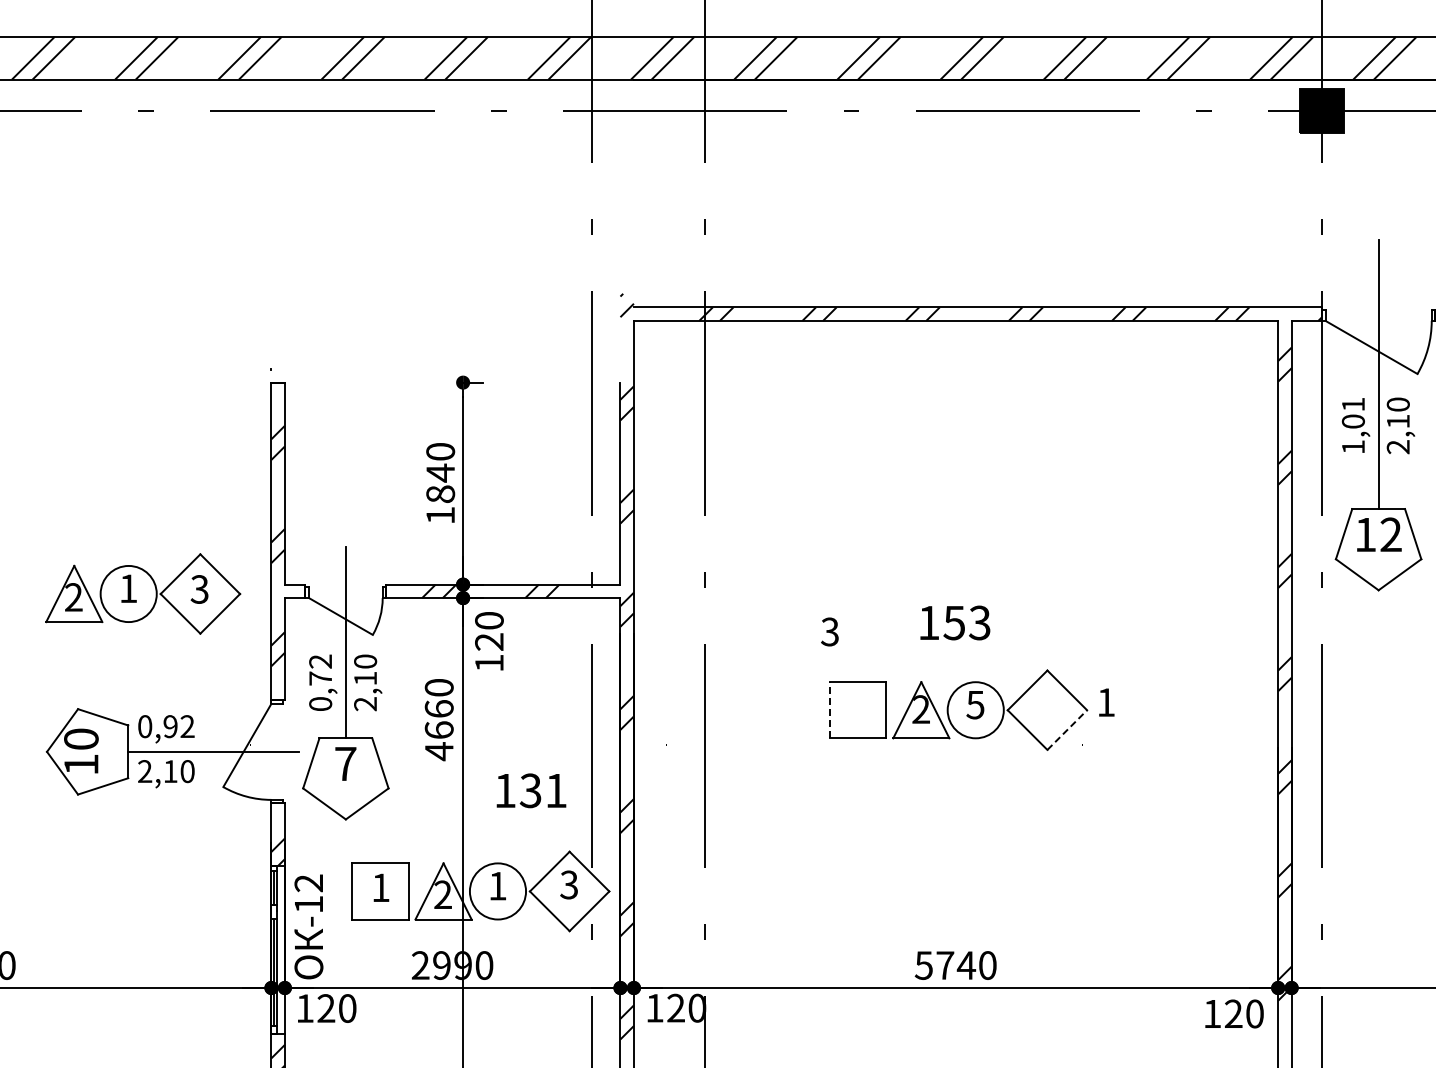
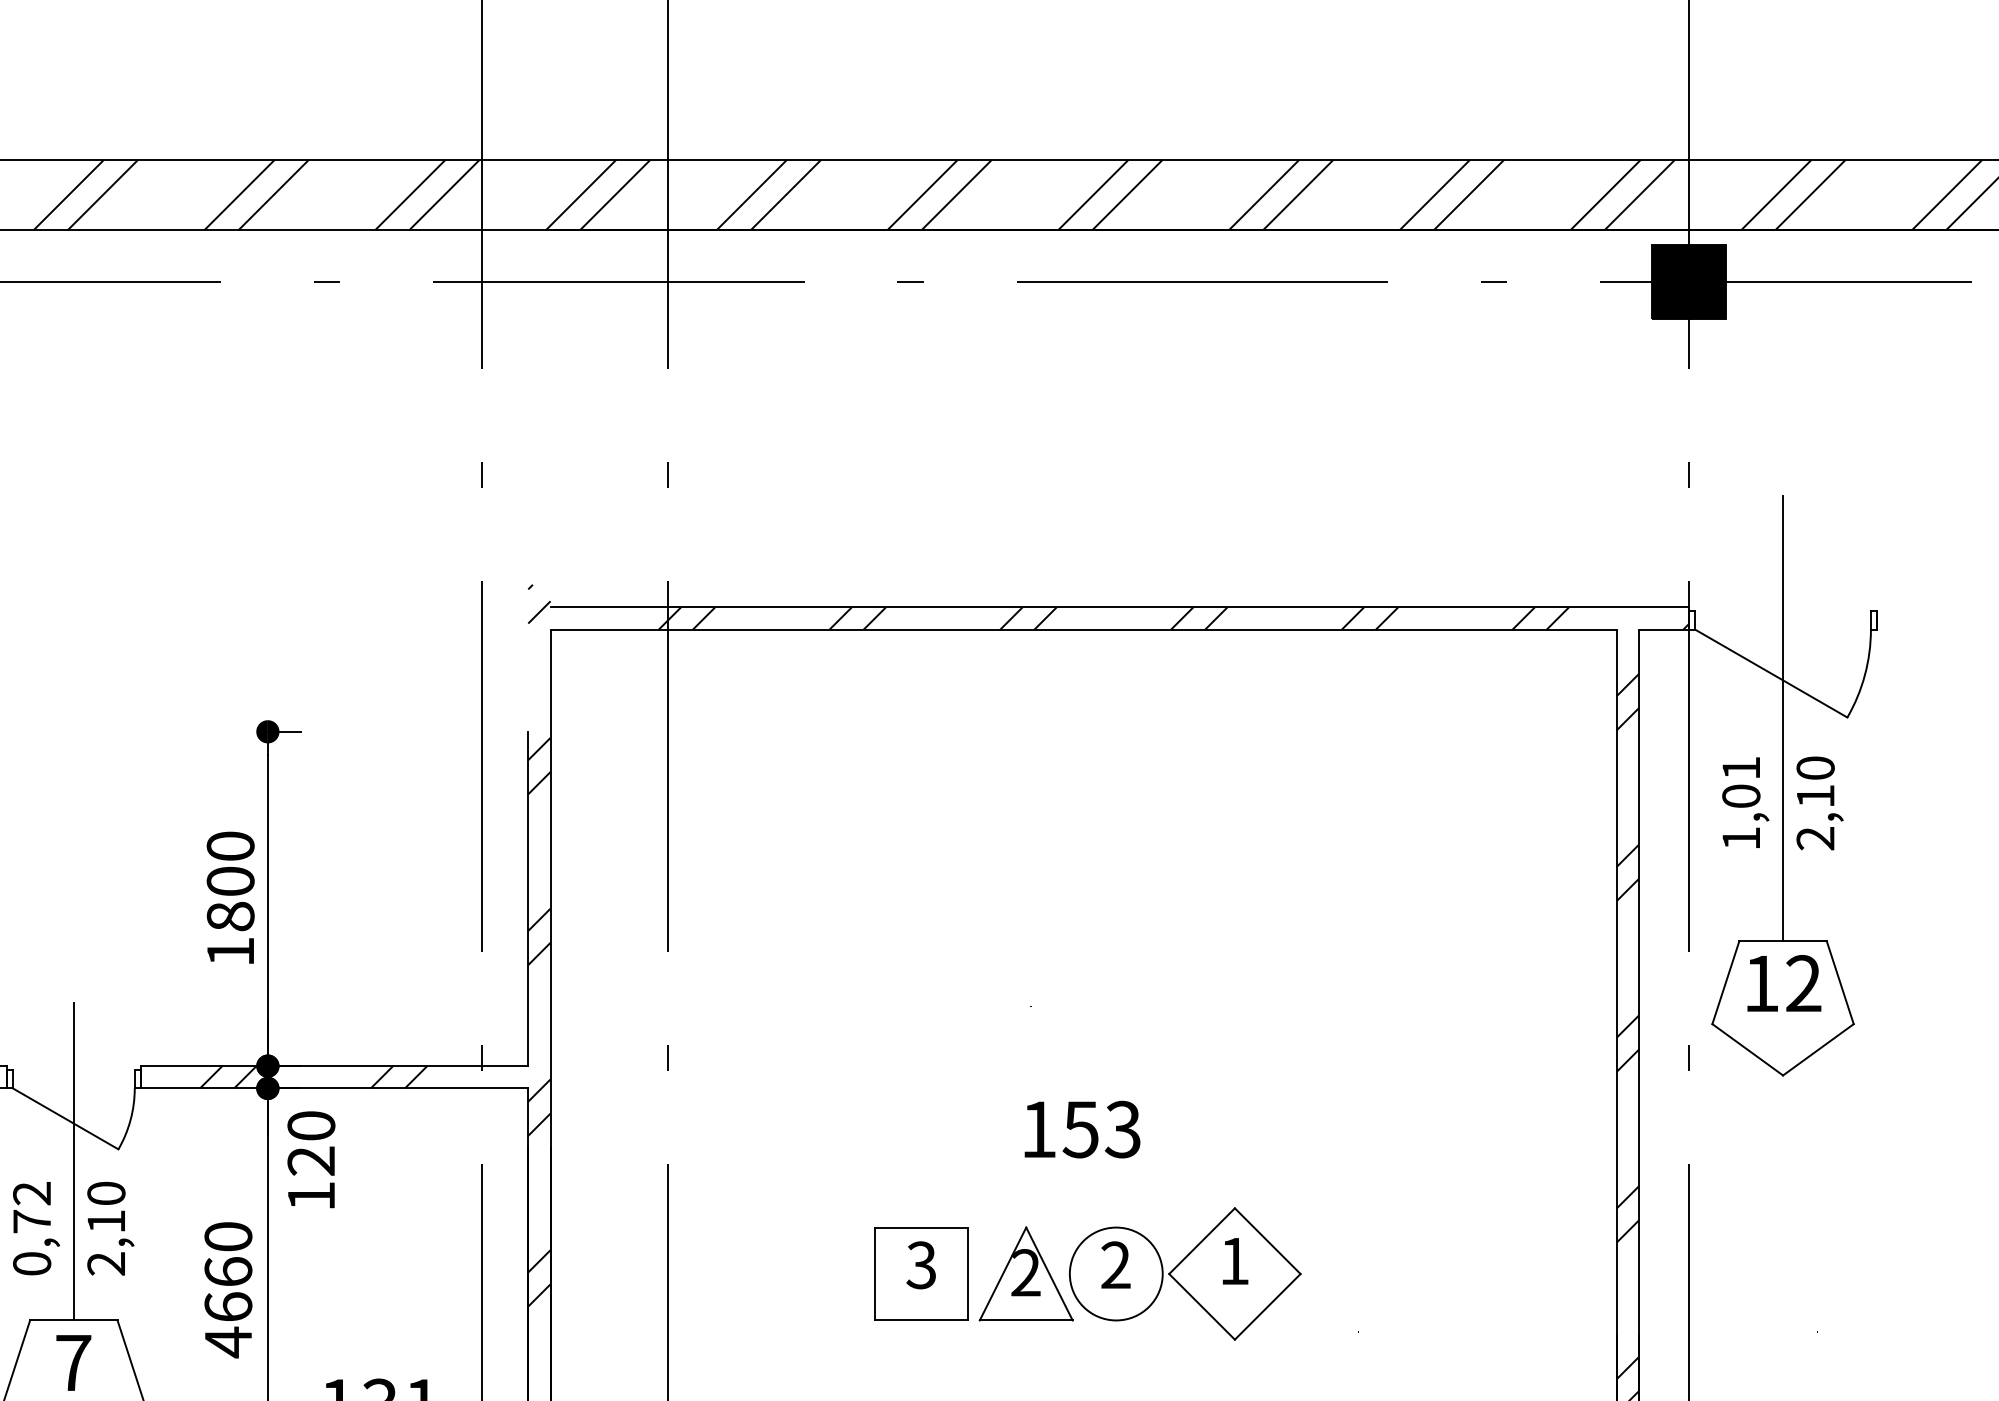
text: (440, 472) -> (230, 880), 1840 -> 1800
text: (829, 631) -> (920, 1264), moved
text: (1106, 702) -> (1235, 1261), moved
text: (975, 704) -> (1115, 1264), 5 -> 2
line: (830, 709) -> (875, 1272), dashed -> solid
line: (1067, 729) -> (1268, 1305), dashed -> solid

